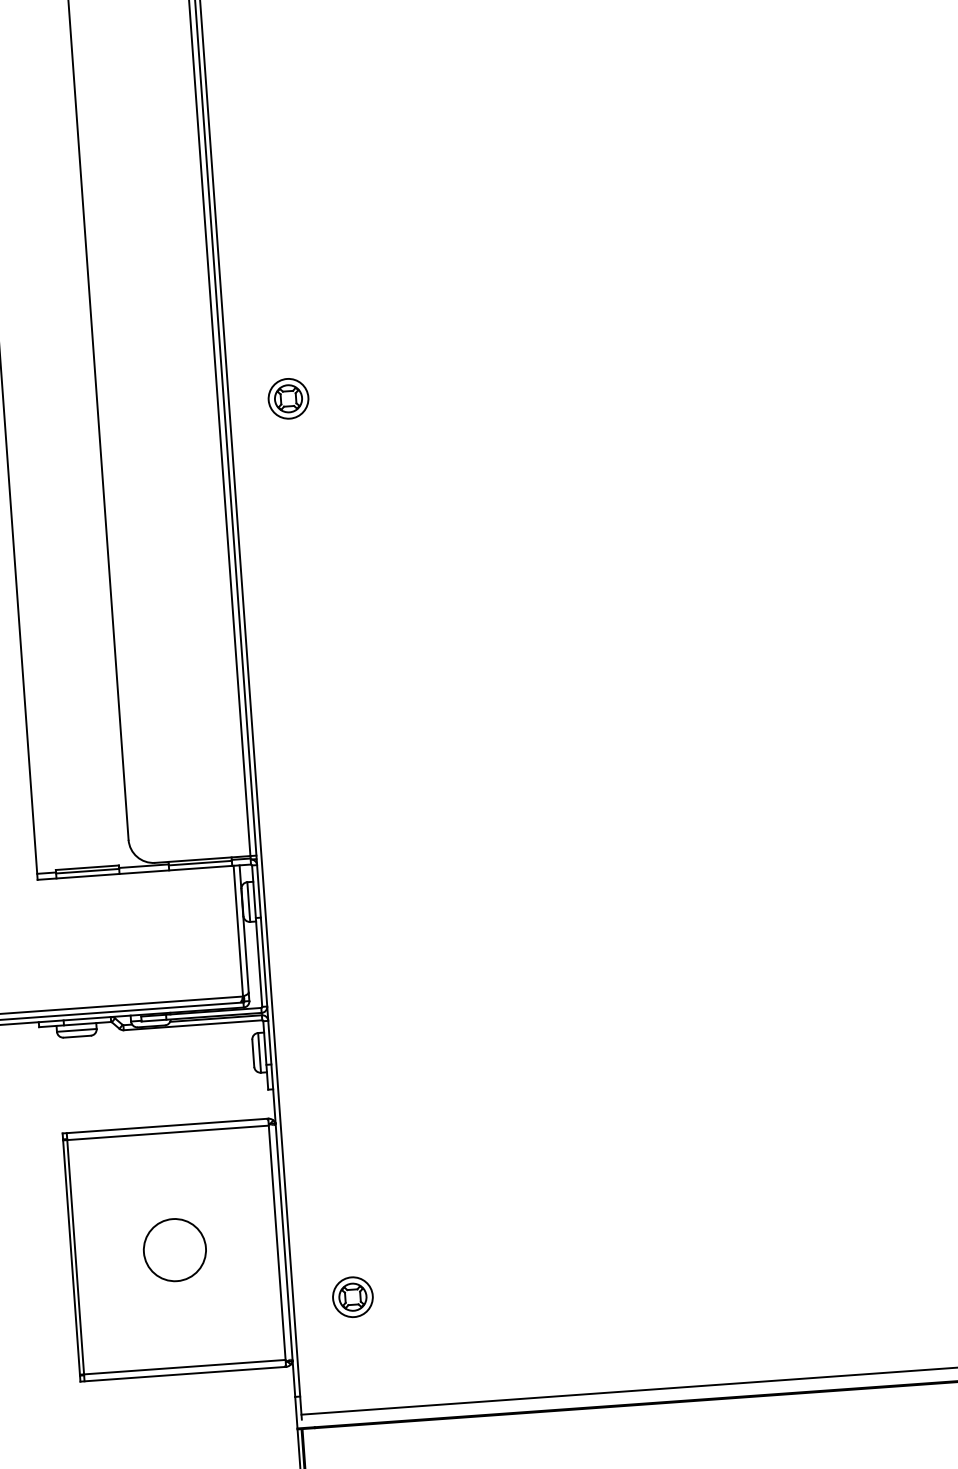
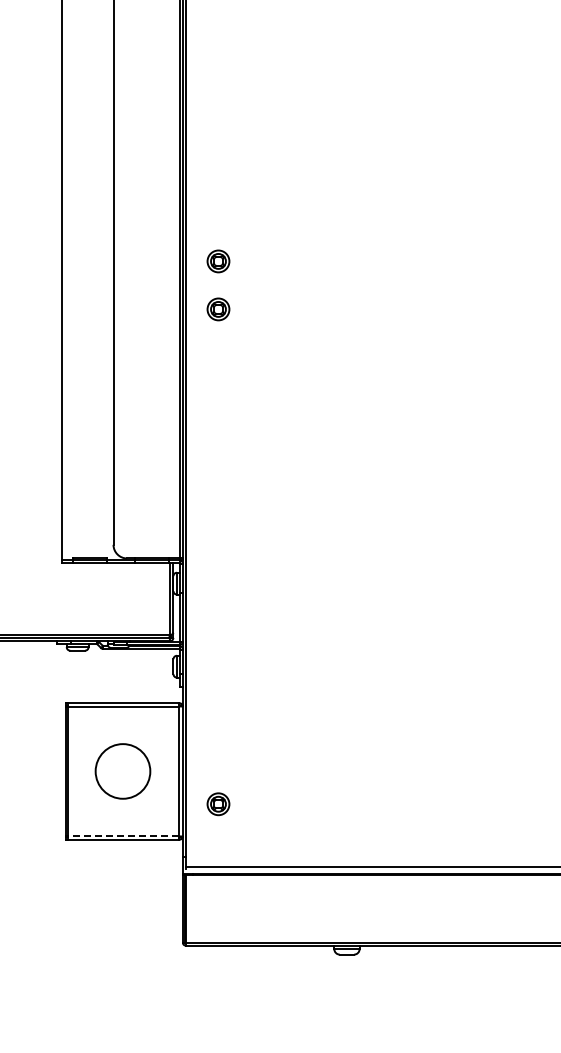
part: (282, 311) -> (218, 261), added
circle: (174, 1250) -> (122, 771), size x1.6
line: (184, 1366) -> (123, 835), solid -> dashed

